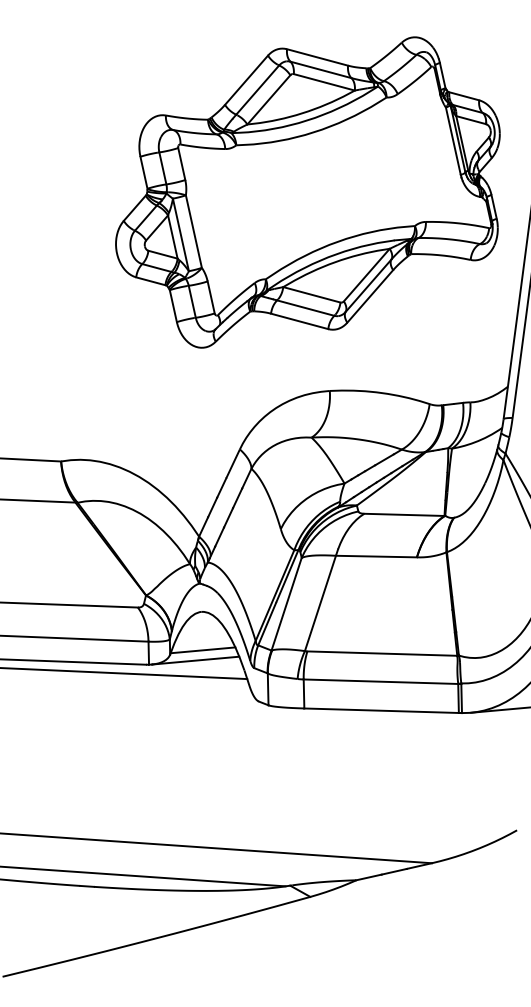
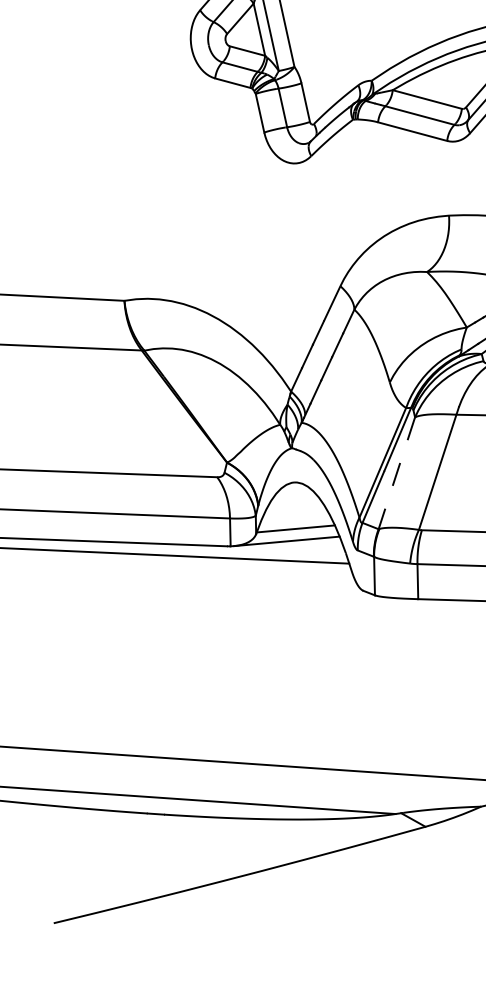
line: (286, 604) -> (396, 473), solid -> dashed

